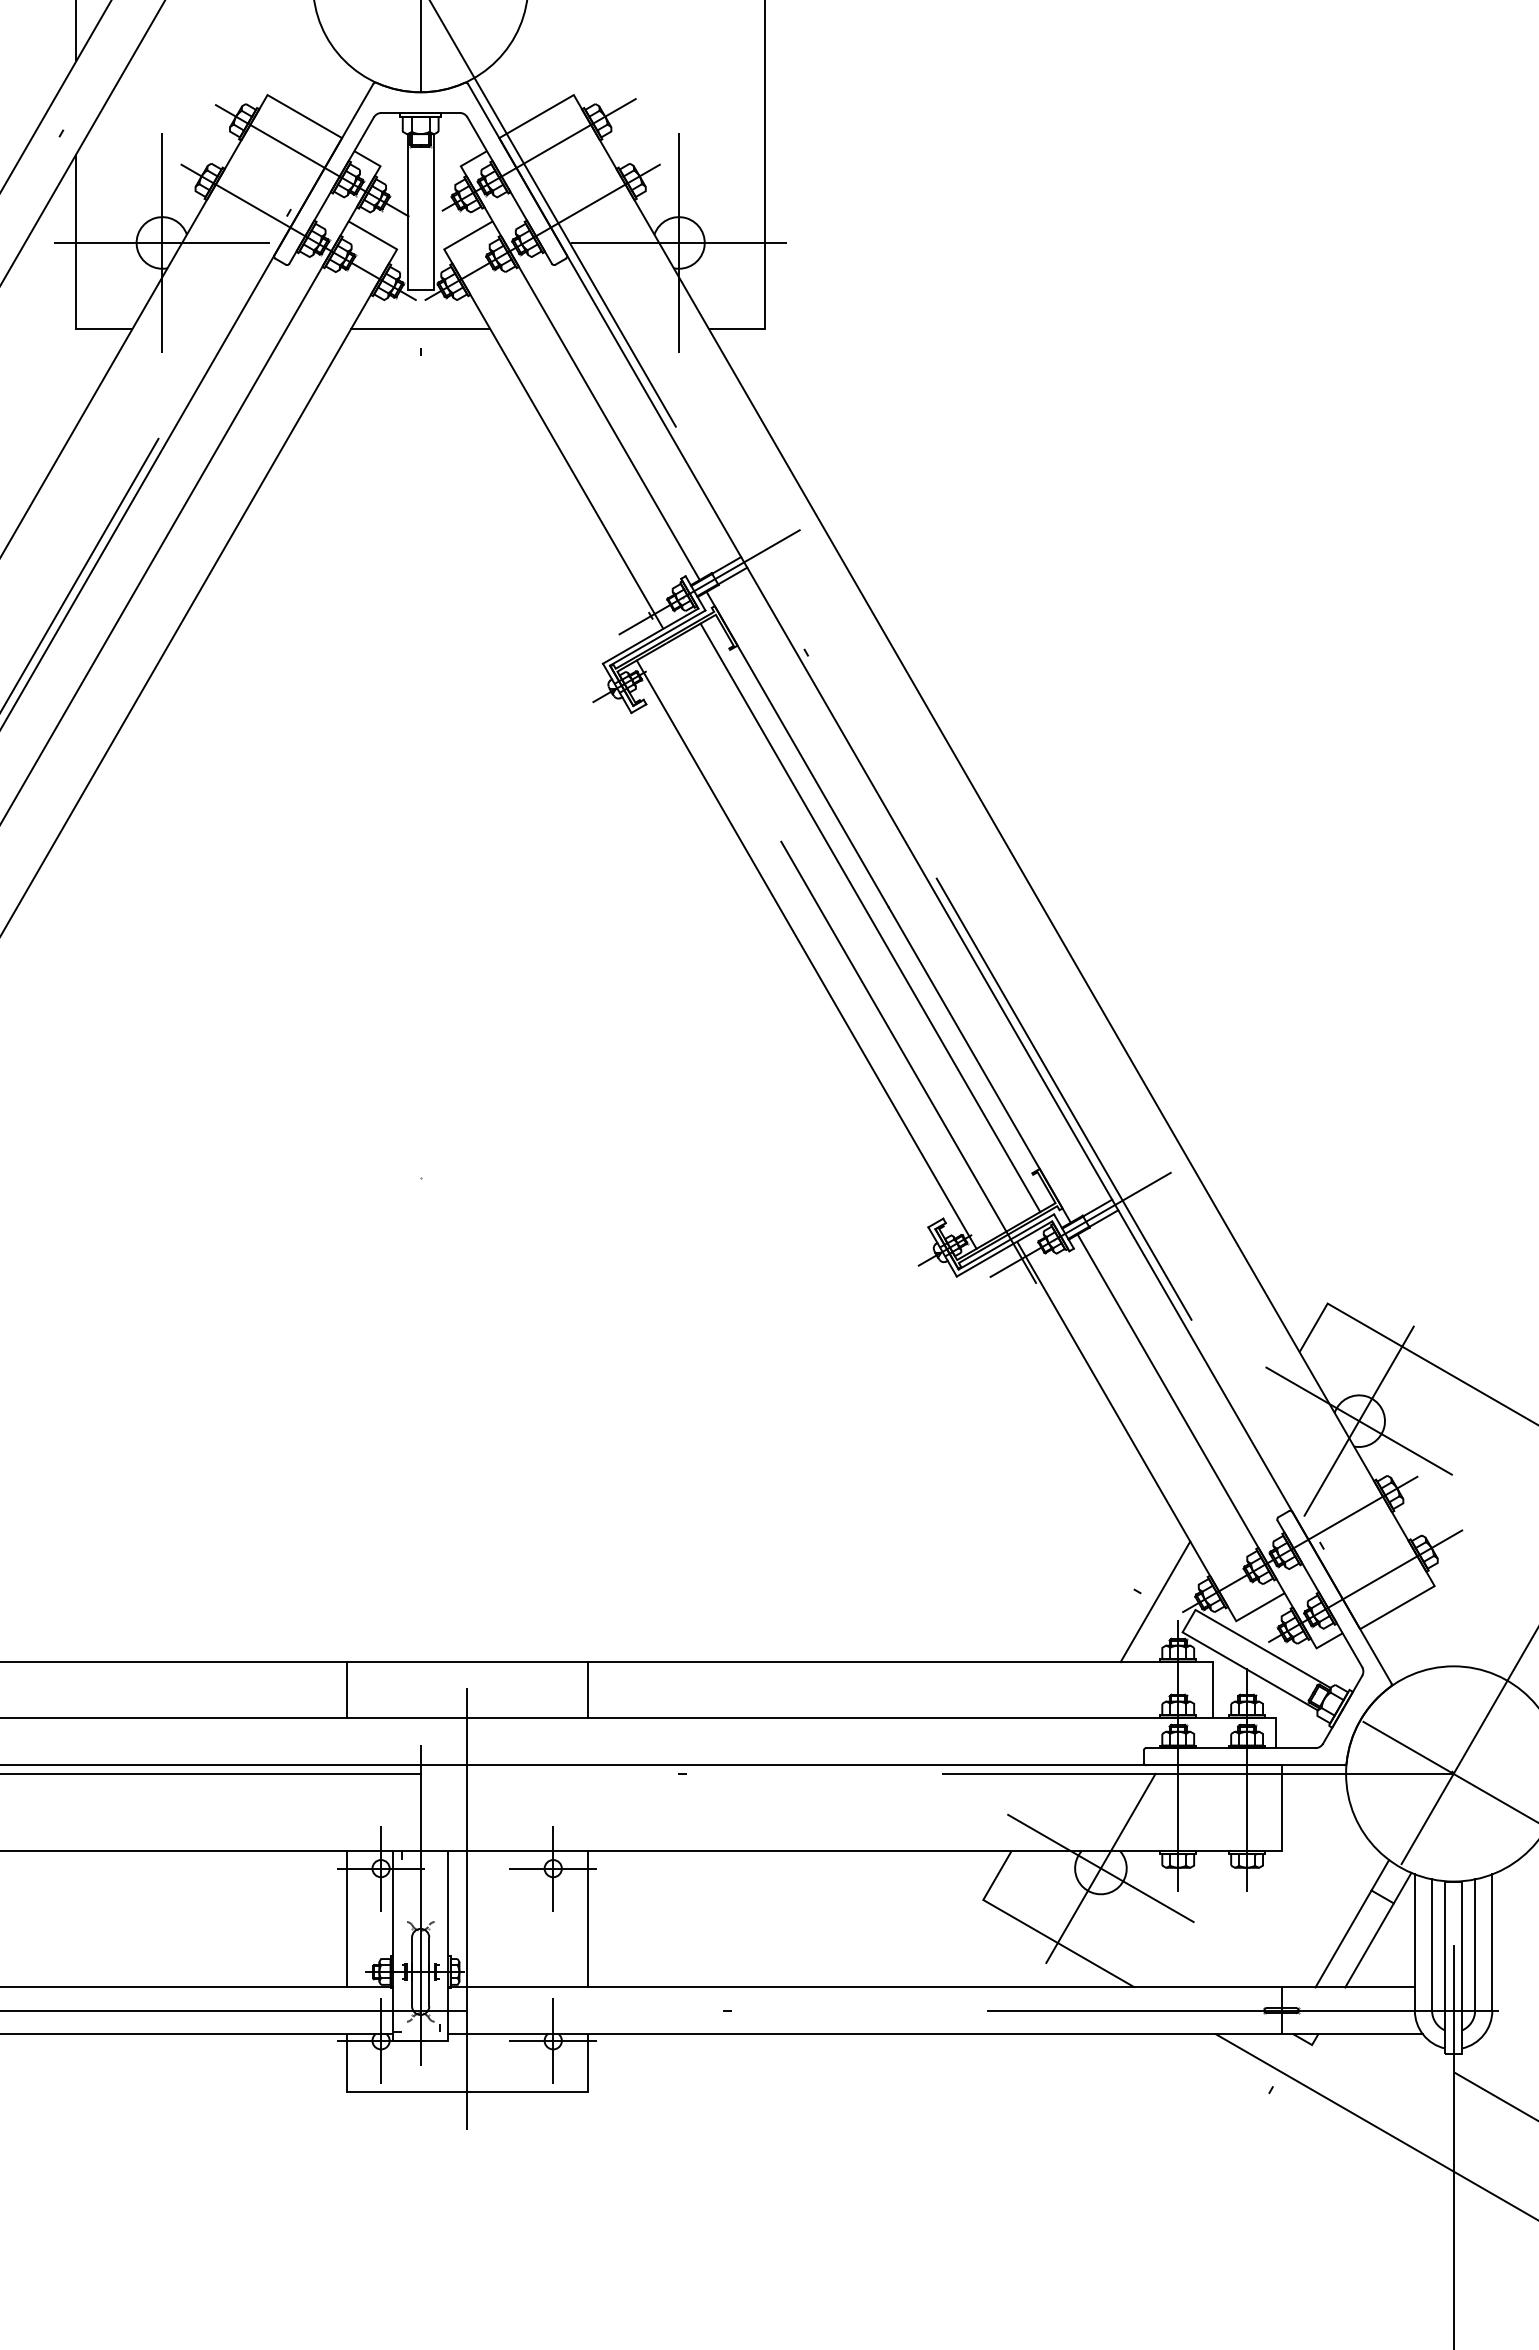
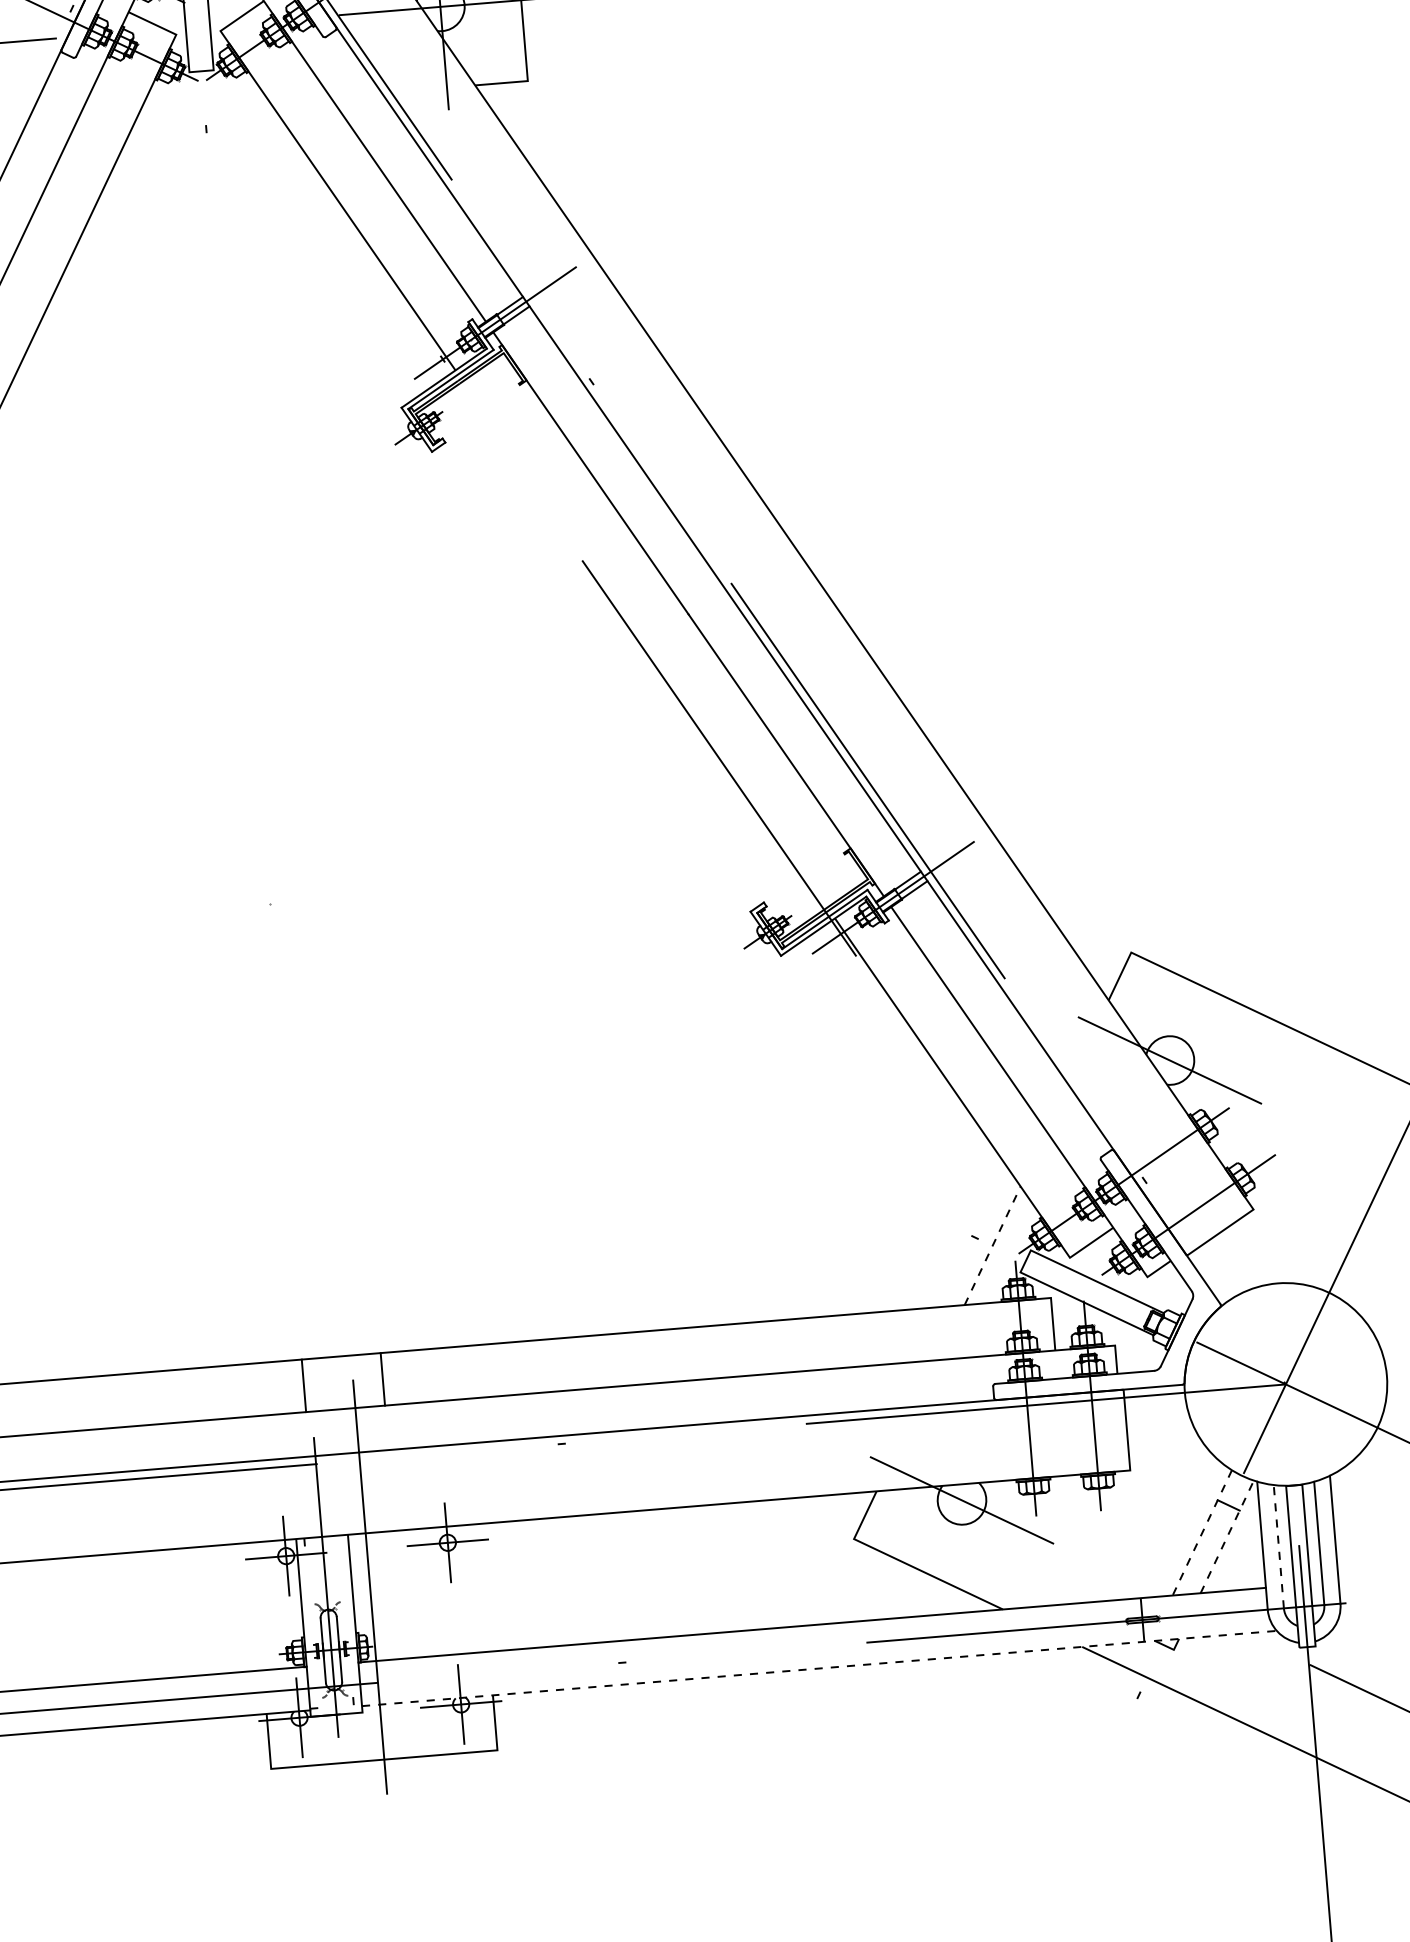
line: (420, 329) -> (204, 108), removed
line: (870, 917) -> (672, 625), removed
line: (806, 954) -> (615, 665), removed
line: (1359, 1420) -> (1170, 1059), removed
line: (1155, 1601) -> (992, 1245), solid -> dashed
line: (346, 1690) -> (303, 1386), moved
line: (587, 1690) -> (382, 1379), moved
line: (1100, 1868) -> (961, 1500), removed
line: (346, 1919) -> (257, 1606), removed
line: (587, 1919) -> (483, 1587), removed
line: (1352, 1923) -> (1202, 1532), solid -> dashed
line: (1378, 1929) -> (1227, 1536), solid -> dashed
line: (1432, 1945) -> (1279, 1547), solid -> dashed
line: (935, 2033) -> (819, 1668), solid -> dashed

